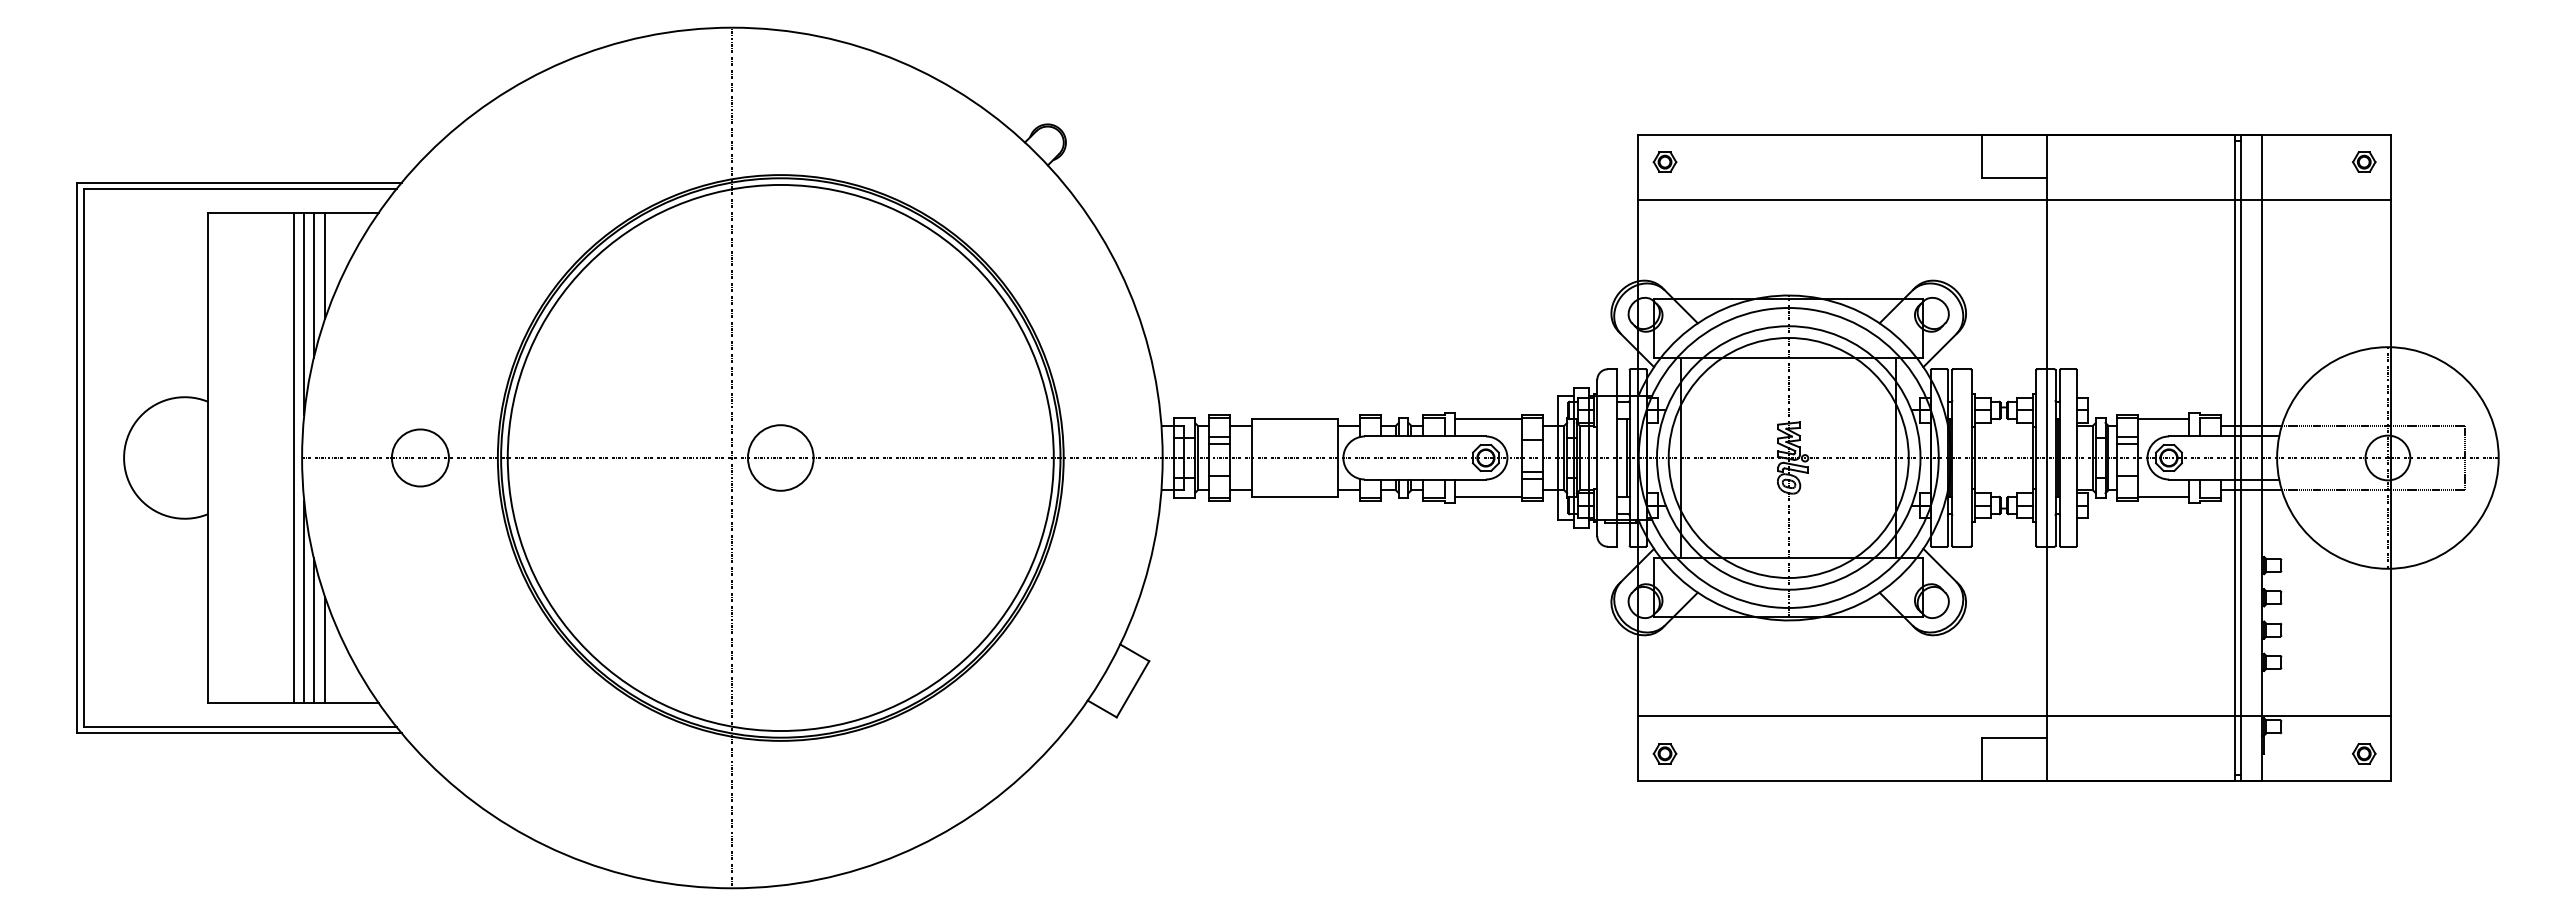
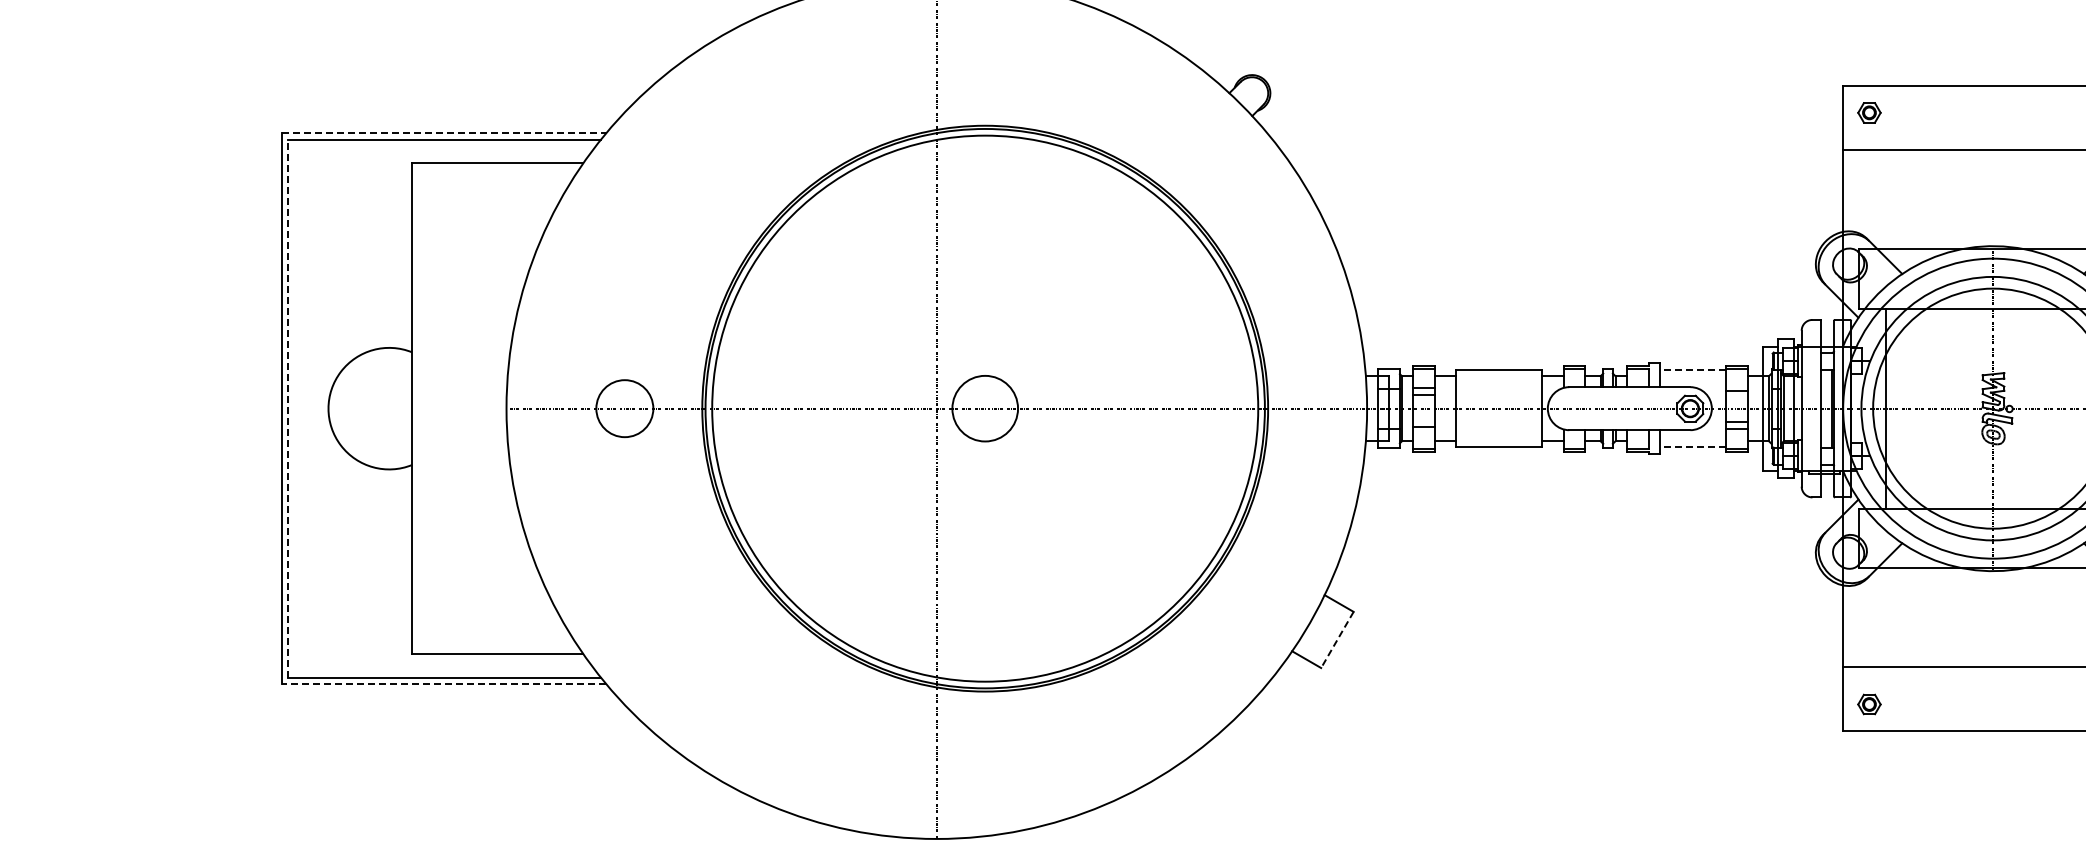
line: (240, 182) -> (444, 133), solid -> dashed
line: (325, 265) -> (529, 216), removed
line: (313, 284) -> (517, 235), removed
line: (304, 313) -> (508, 264), removed
line: (1488, 419) -> (1692, 370), solid -> dashed
line: (294, 457) -> (498, 408), removed
line: (83, 458) -> (287, 409), solid -> dashed
line: (1488, 496) -> (1692, 447), solid -> dashed
line: (304, 602) -> (508, 553), removed
line: (313, 630) -> (517, 581), removed
line: (325, 650) -> (529, 601), removed
line: (1132, 689) -> (1336, 640), solid -> dashed
line: (239, 733) -> (443, 684), solid -> dashed

